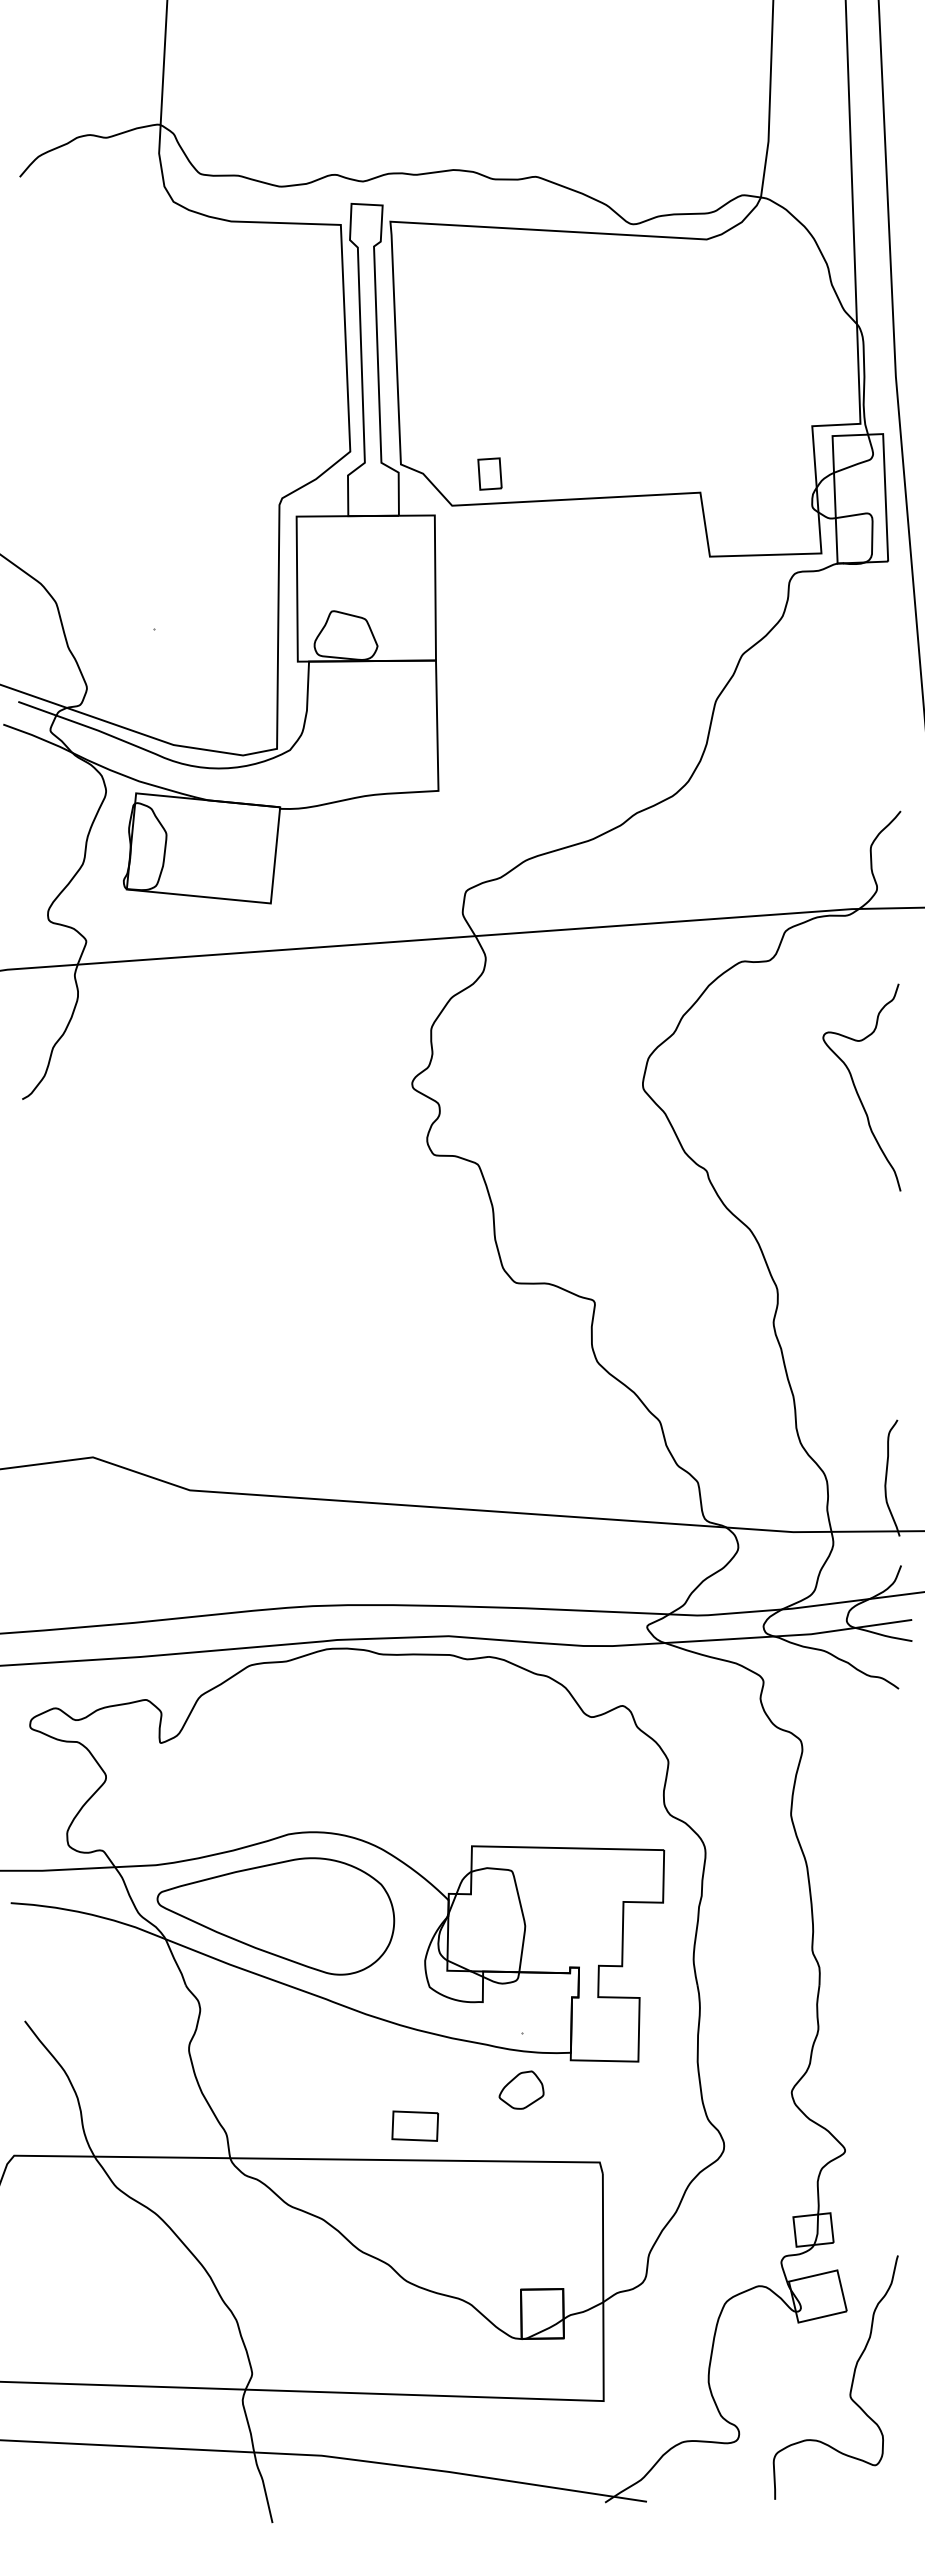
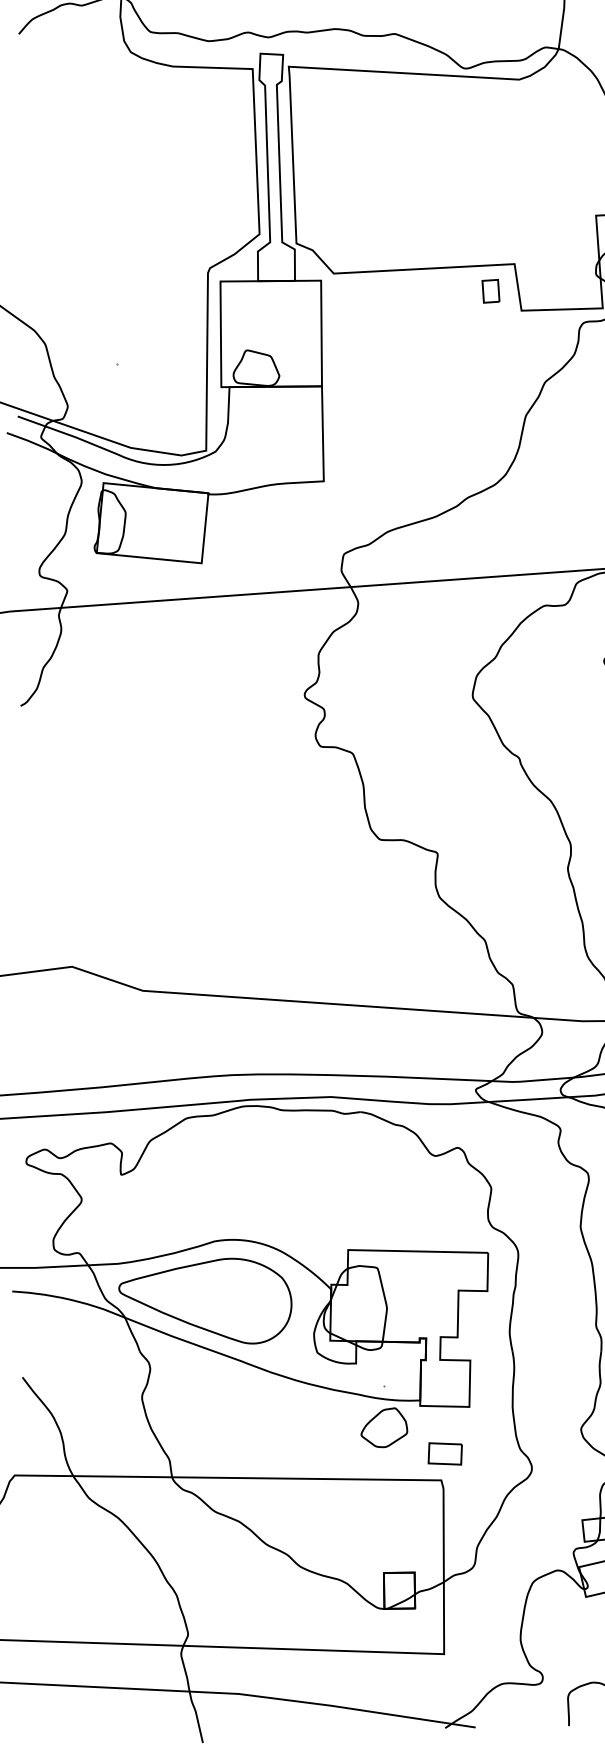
part: (489, 473) -> (490, 290), moved
part: (521, 2089) -> (384, 1427), size x1.43
part: (414, 2125) -> (444, 1453), moved

